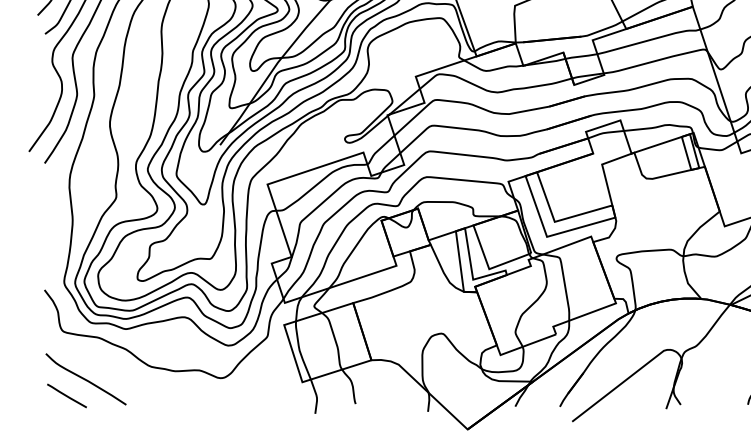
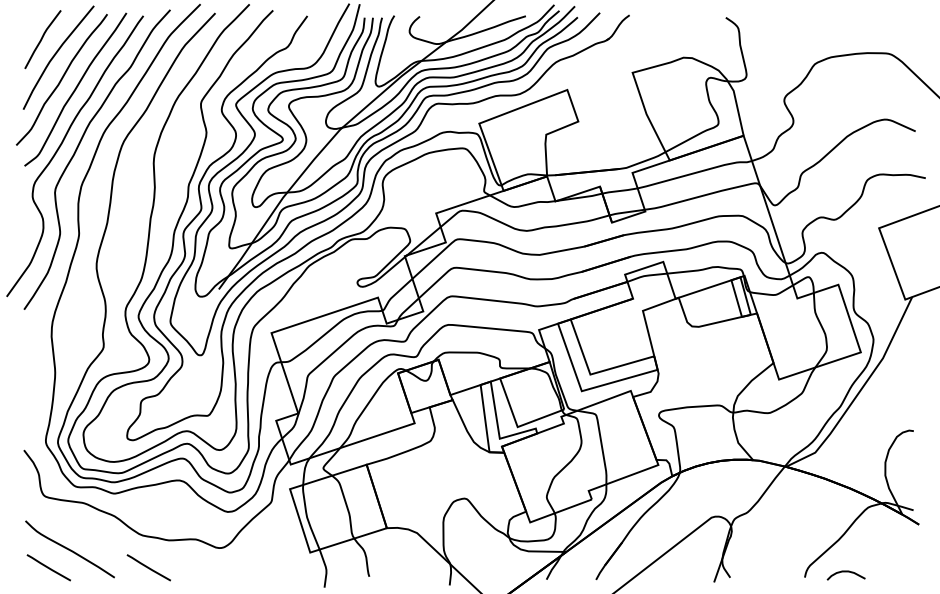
line: (156, 395) -> (148, 567), added

